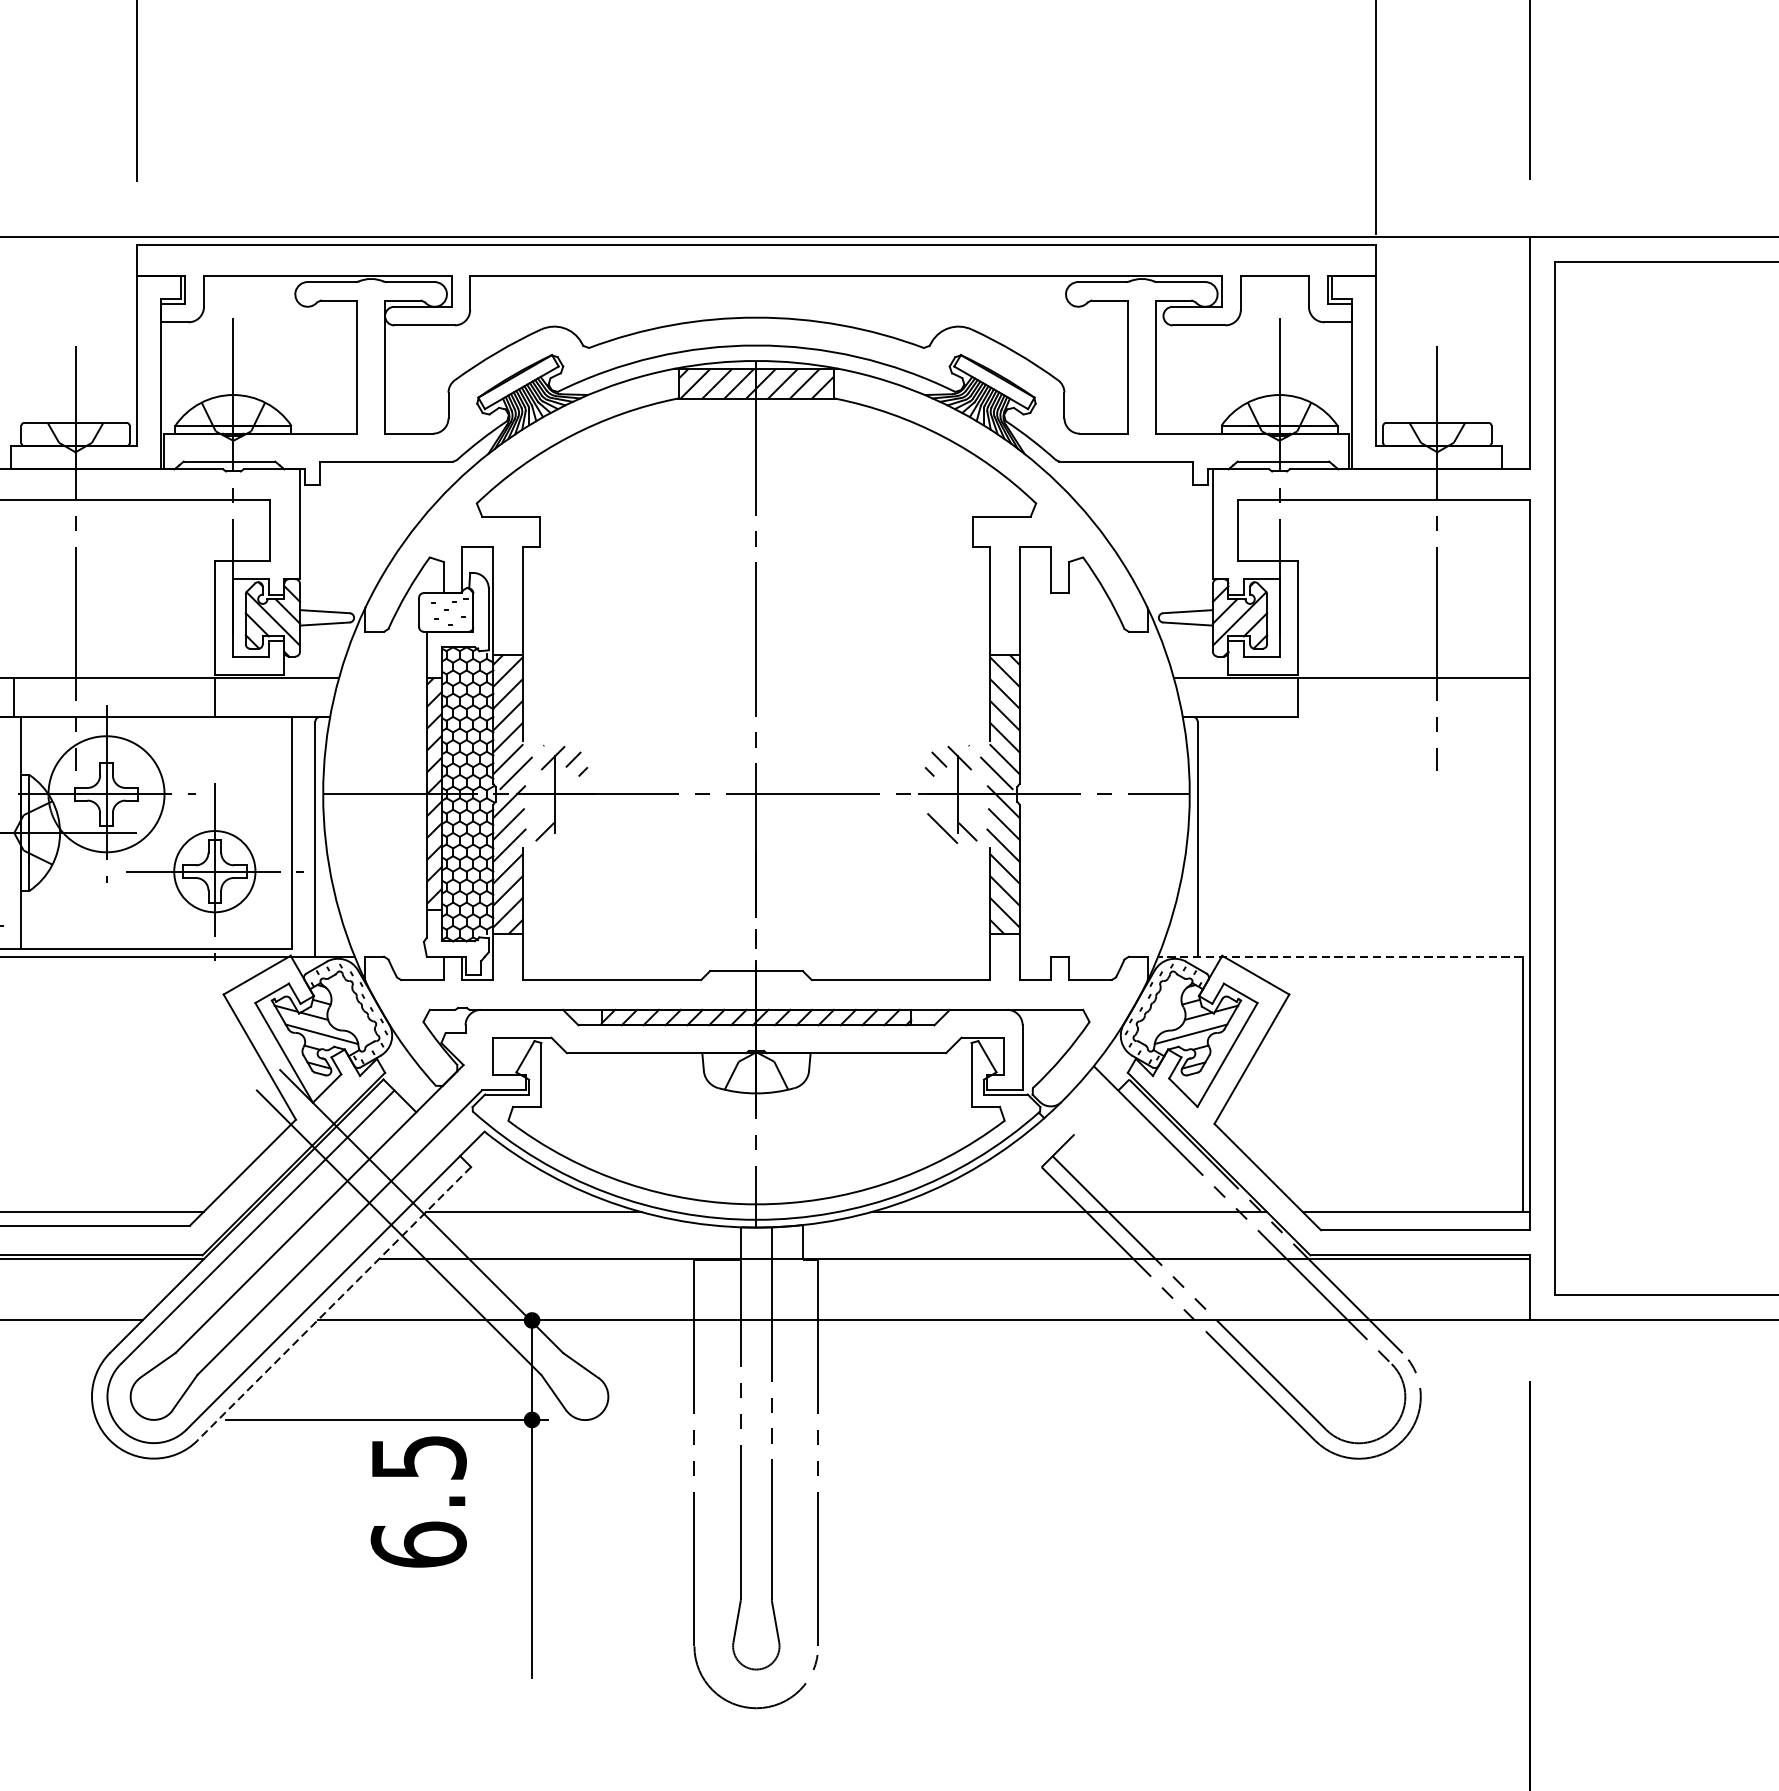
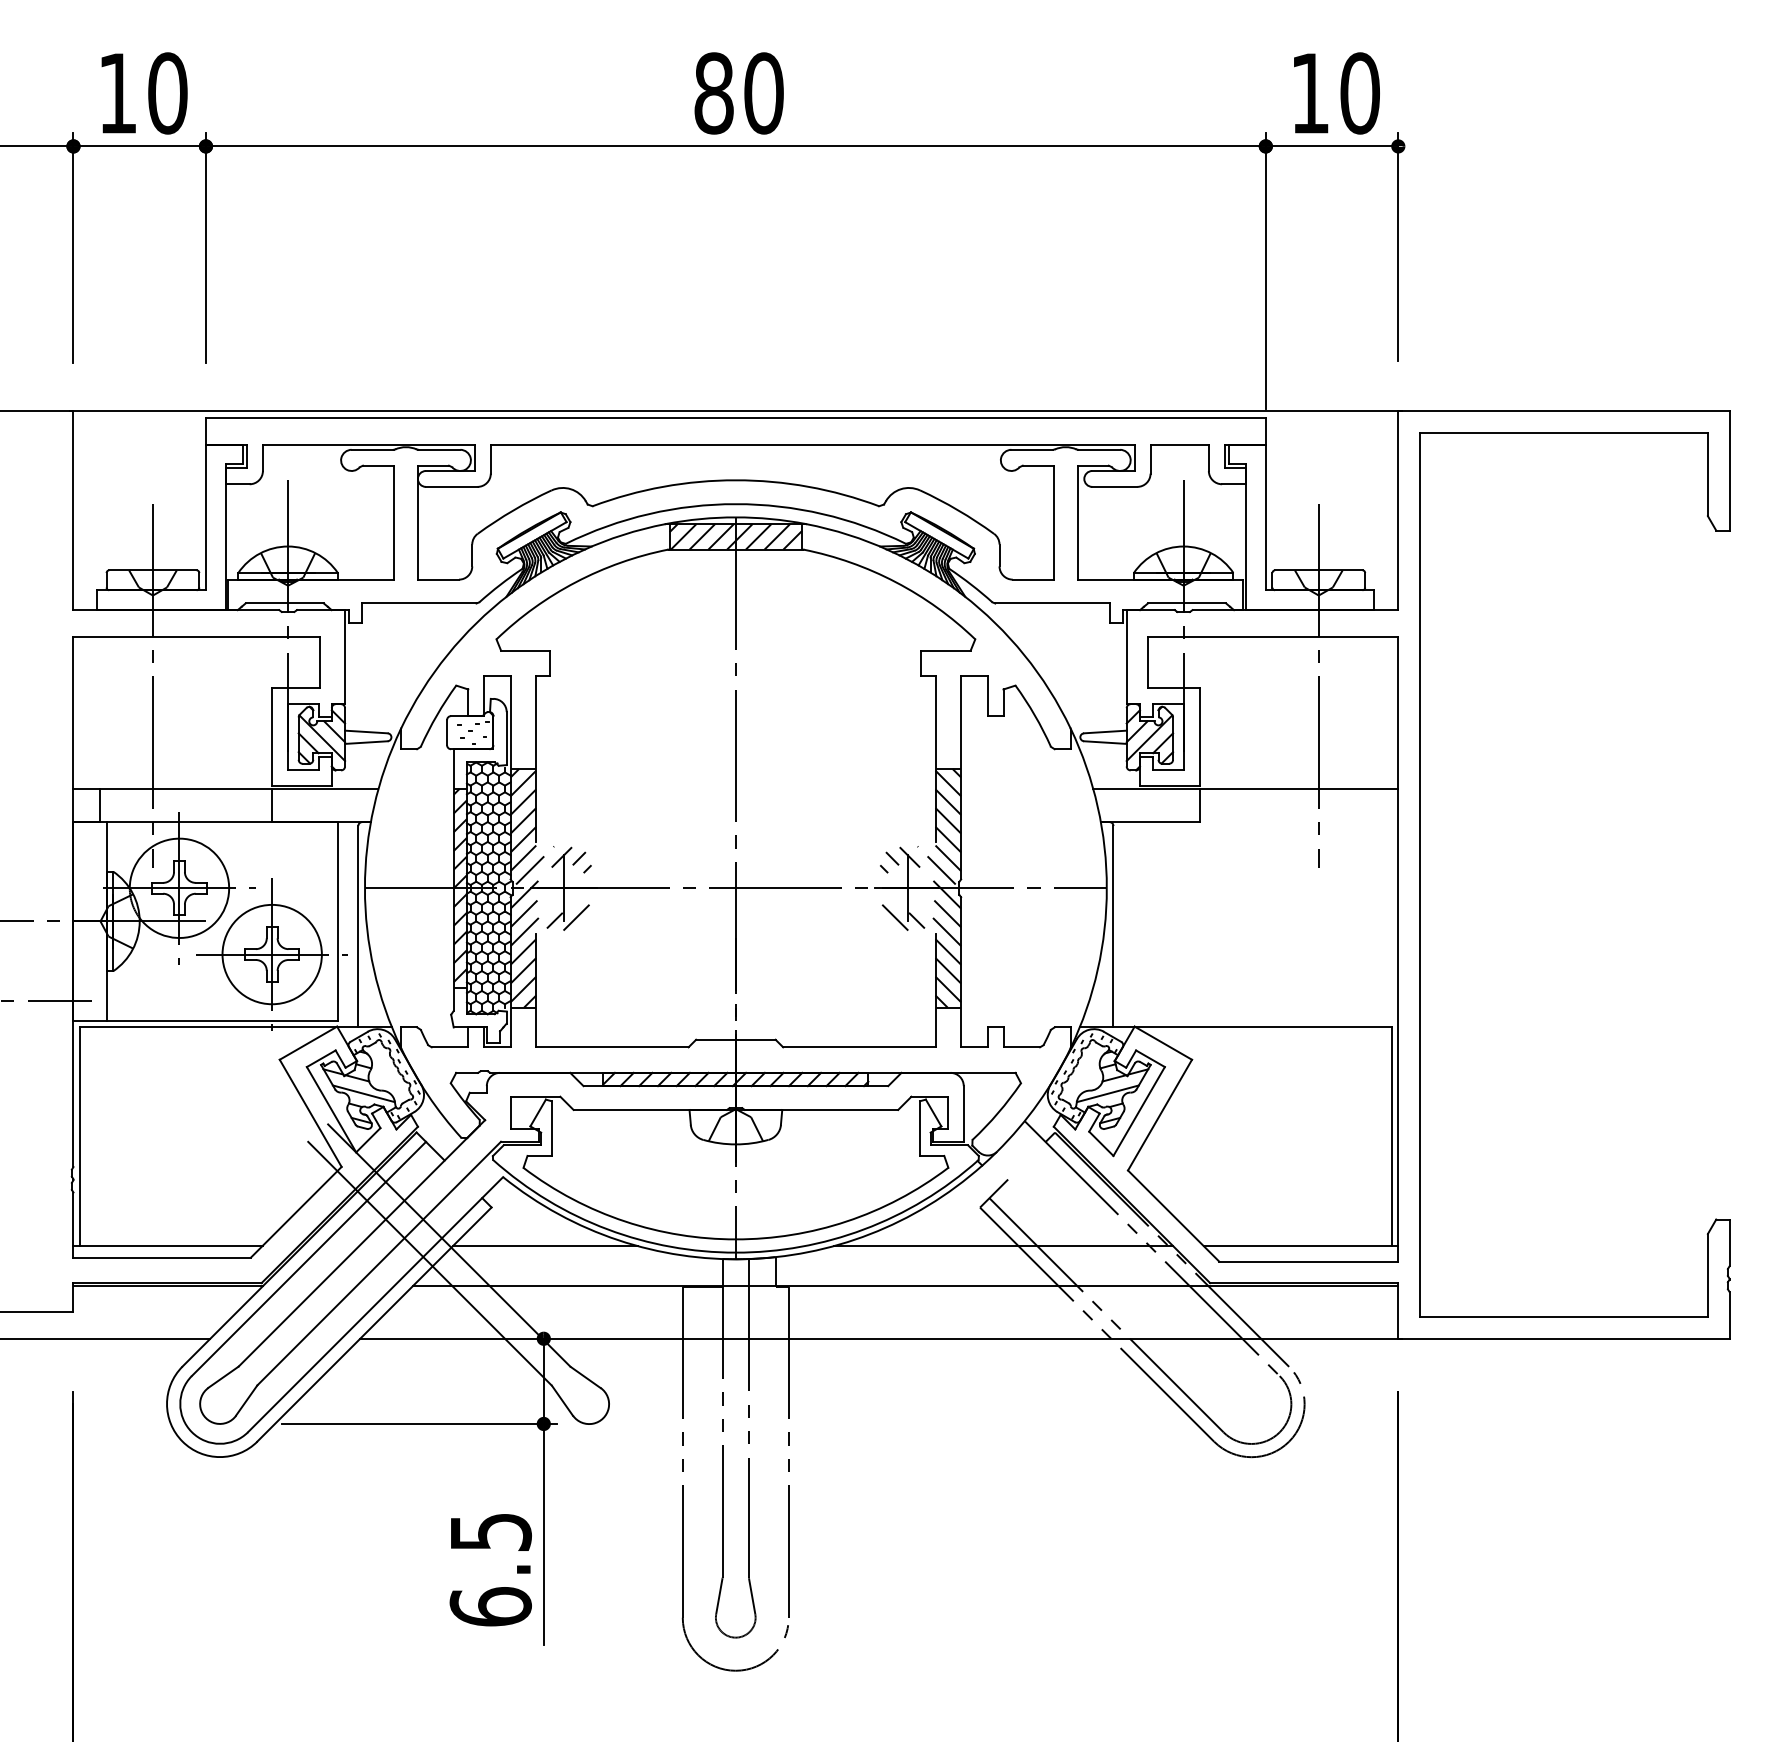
line: (570, 828) -> (576, 917), added
circle: (214, 871) -> (271, 954), size x1.43
line: (1340, 956) -> (1235, 1027), dashed -> solid
line: (334, 1303) -> (374, 1324), dashed -> solid
text: (418, 1502) -> (490, 1570), moved

